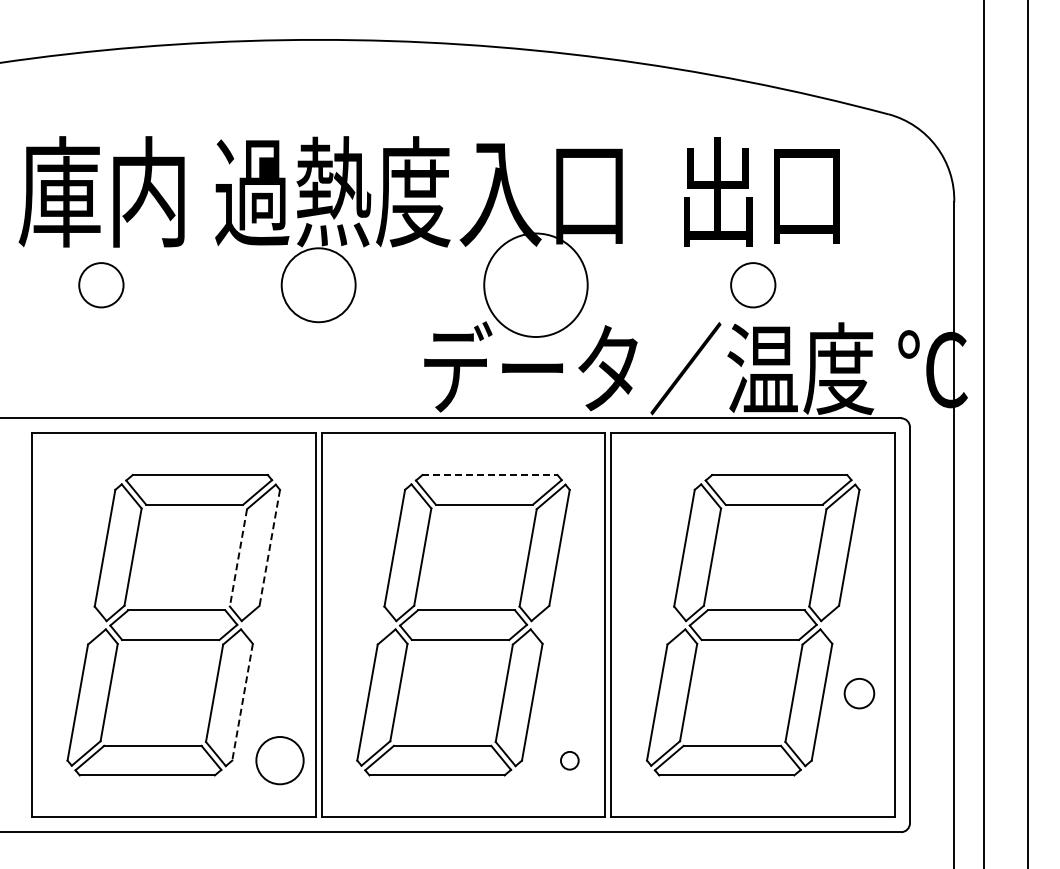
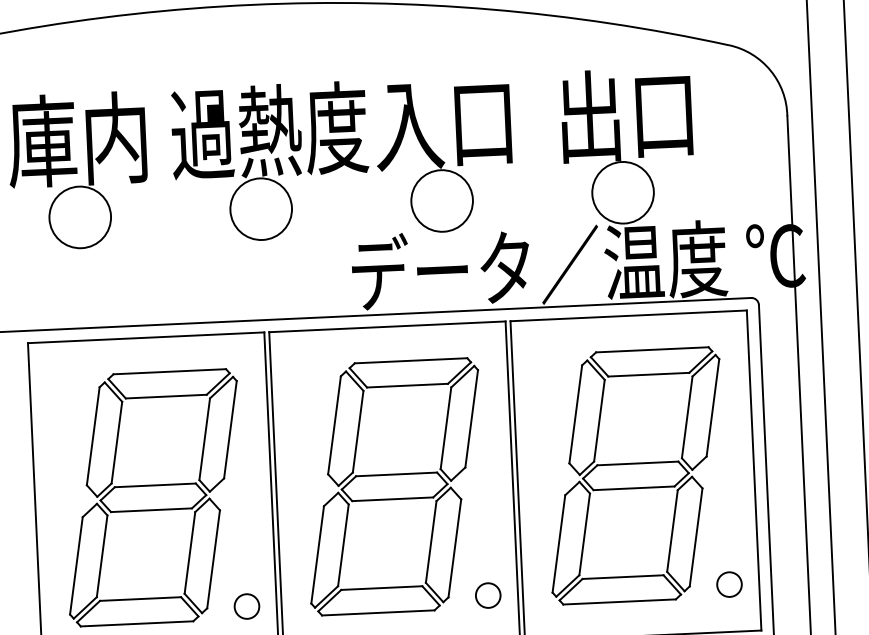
circle: (101, 285) -> (80, 217), size x1.67
circle: (535, 285) -> (441, 201), size x0.71
circle: (753, 285) -> (623, 192), size x1.67
line: (490, 475) -> (411, 361), dashed -> solid
line: (269, 547) -> (230, 429), dashed -> solid
line: (238, 558) -> (204, 439), dashed -> solid
circle: (859, 693) -> (729, 584), moved
line: (242, 702) -> (213, 559), dashed -> solid
circle: (279, 760) -> (246, 606), size x0.62
circle: (569, 760) -> (488, 595), size x1.67

